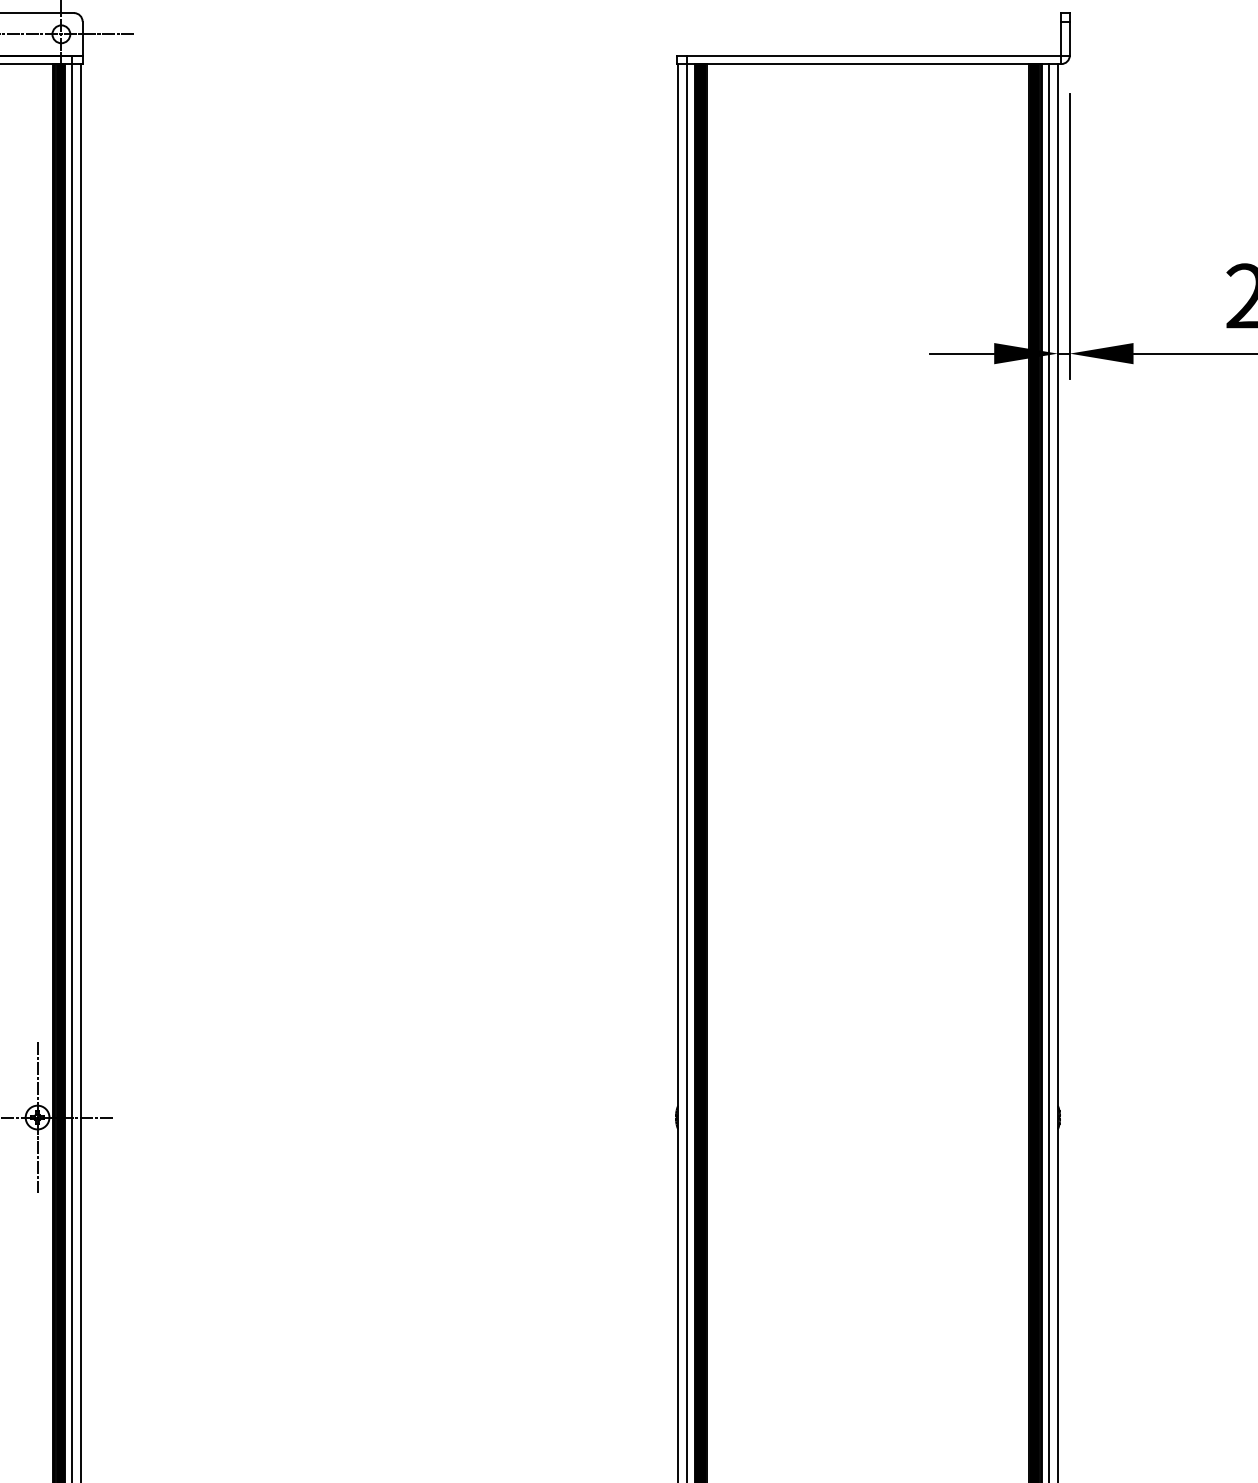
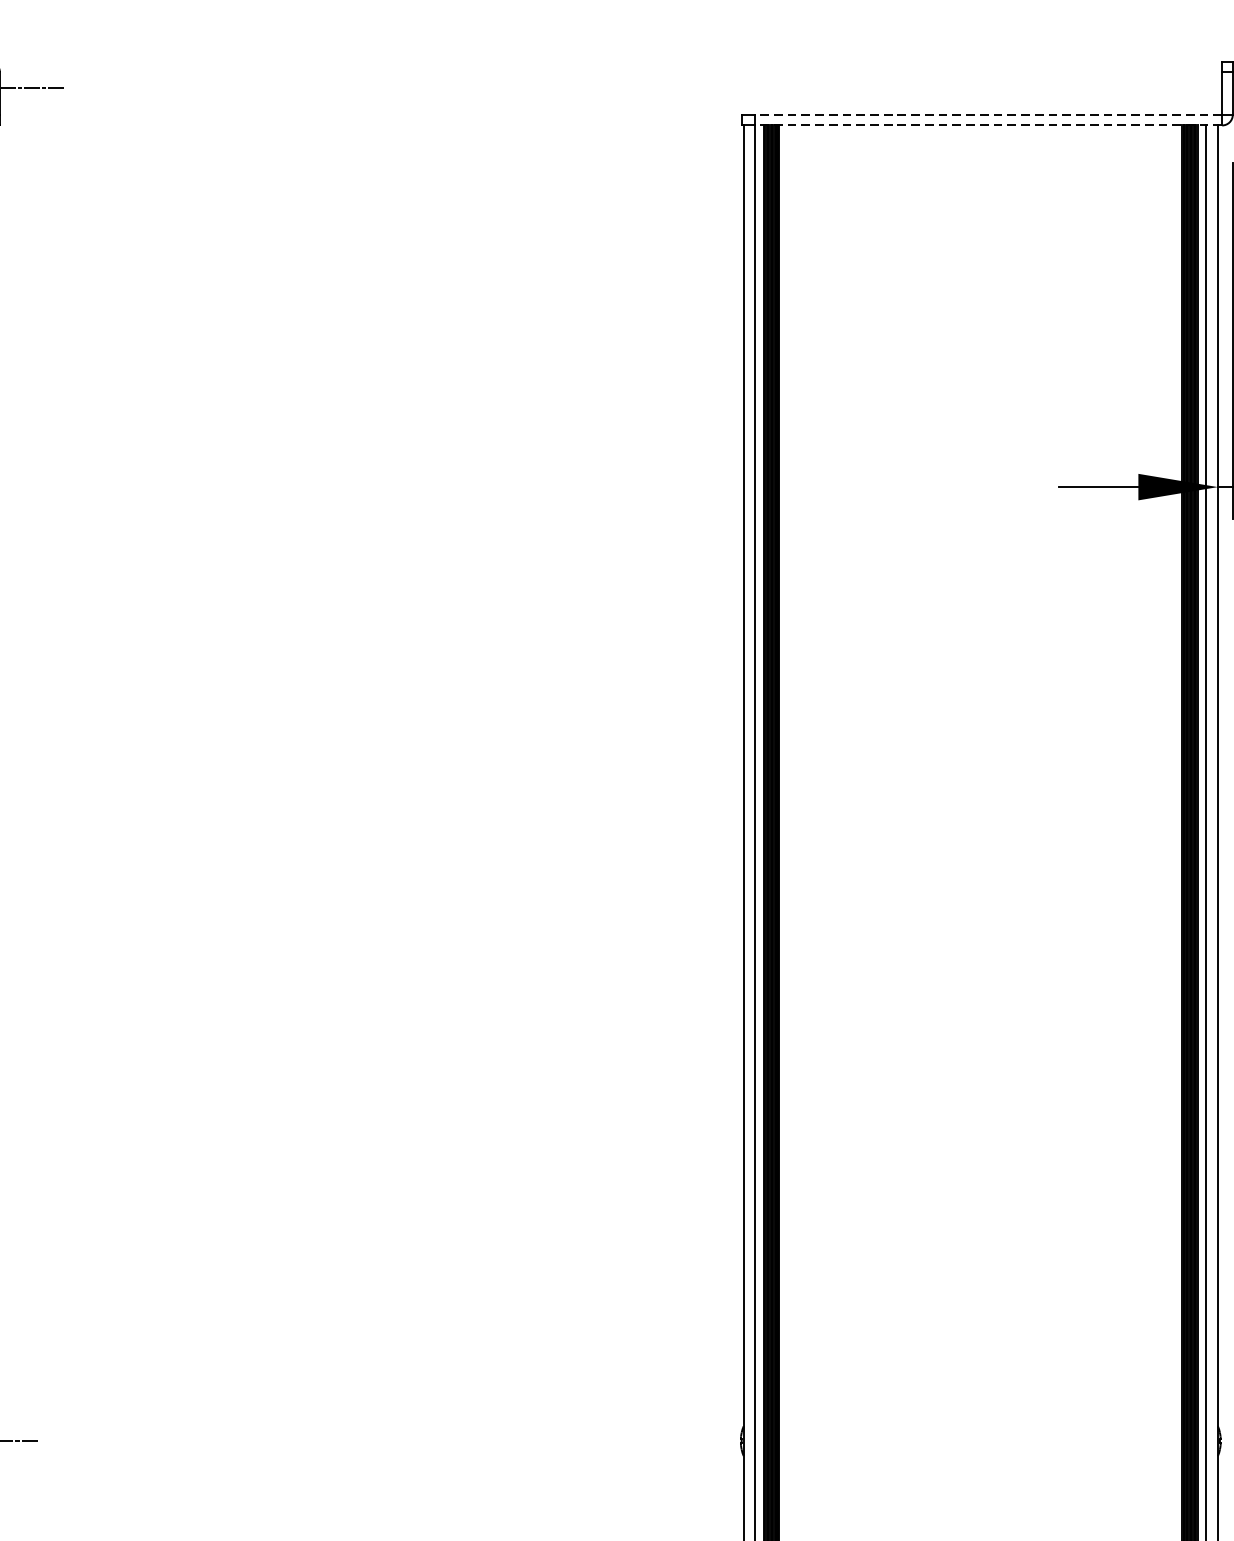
line: (874, 55) -> (988, 114), solid -> dashed
line: (874, 64) -> (988, 125), solid -> dashed

